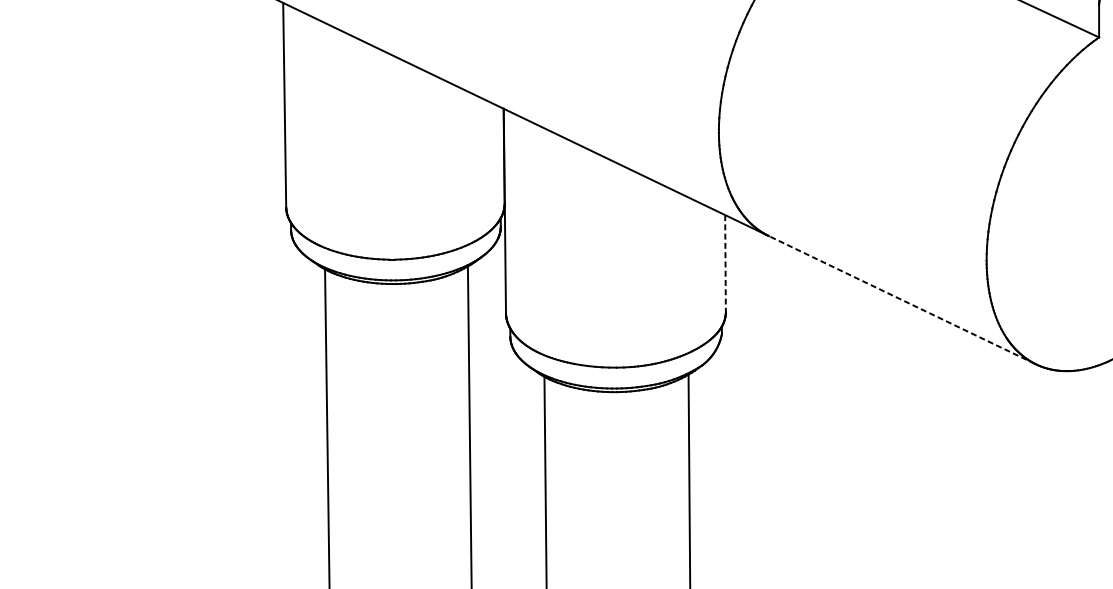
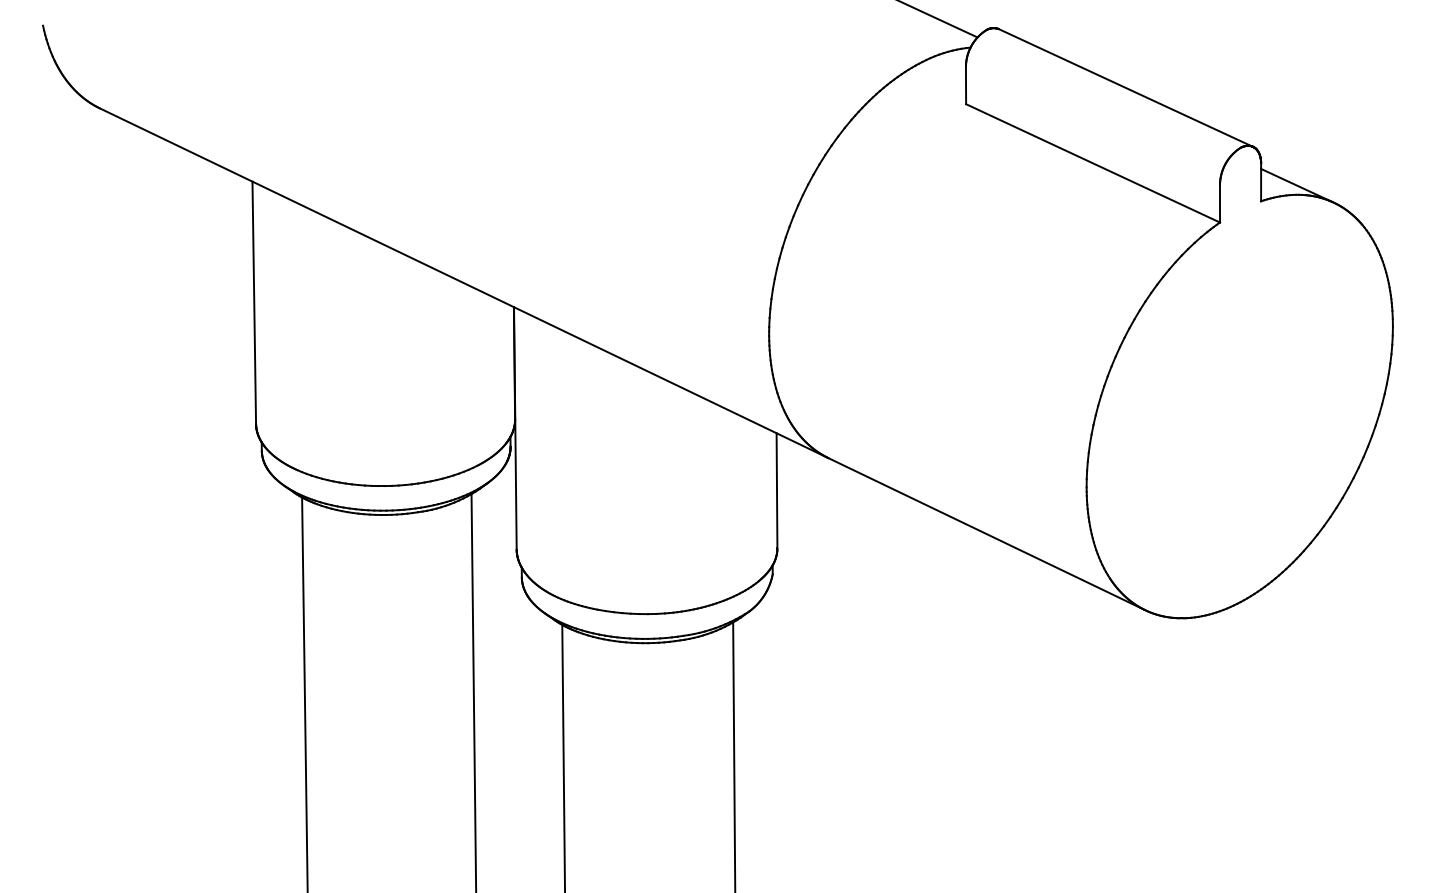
line: (725, 264) -> (777, 491), dashed -> solid
line: (902, 299) -> (986, 533), dashed -> solid

